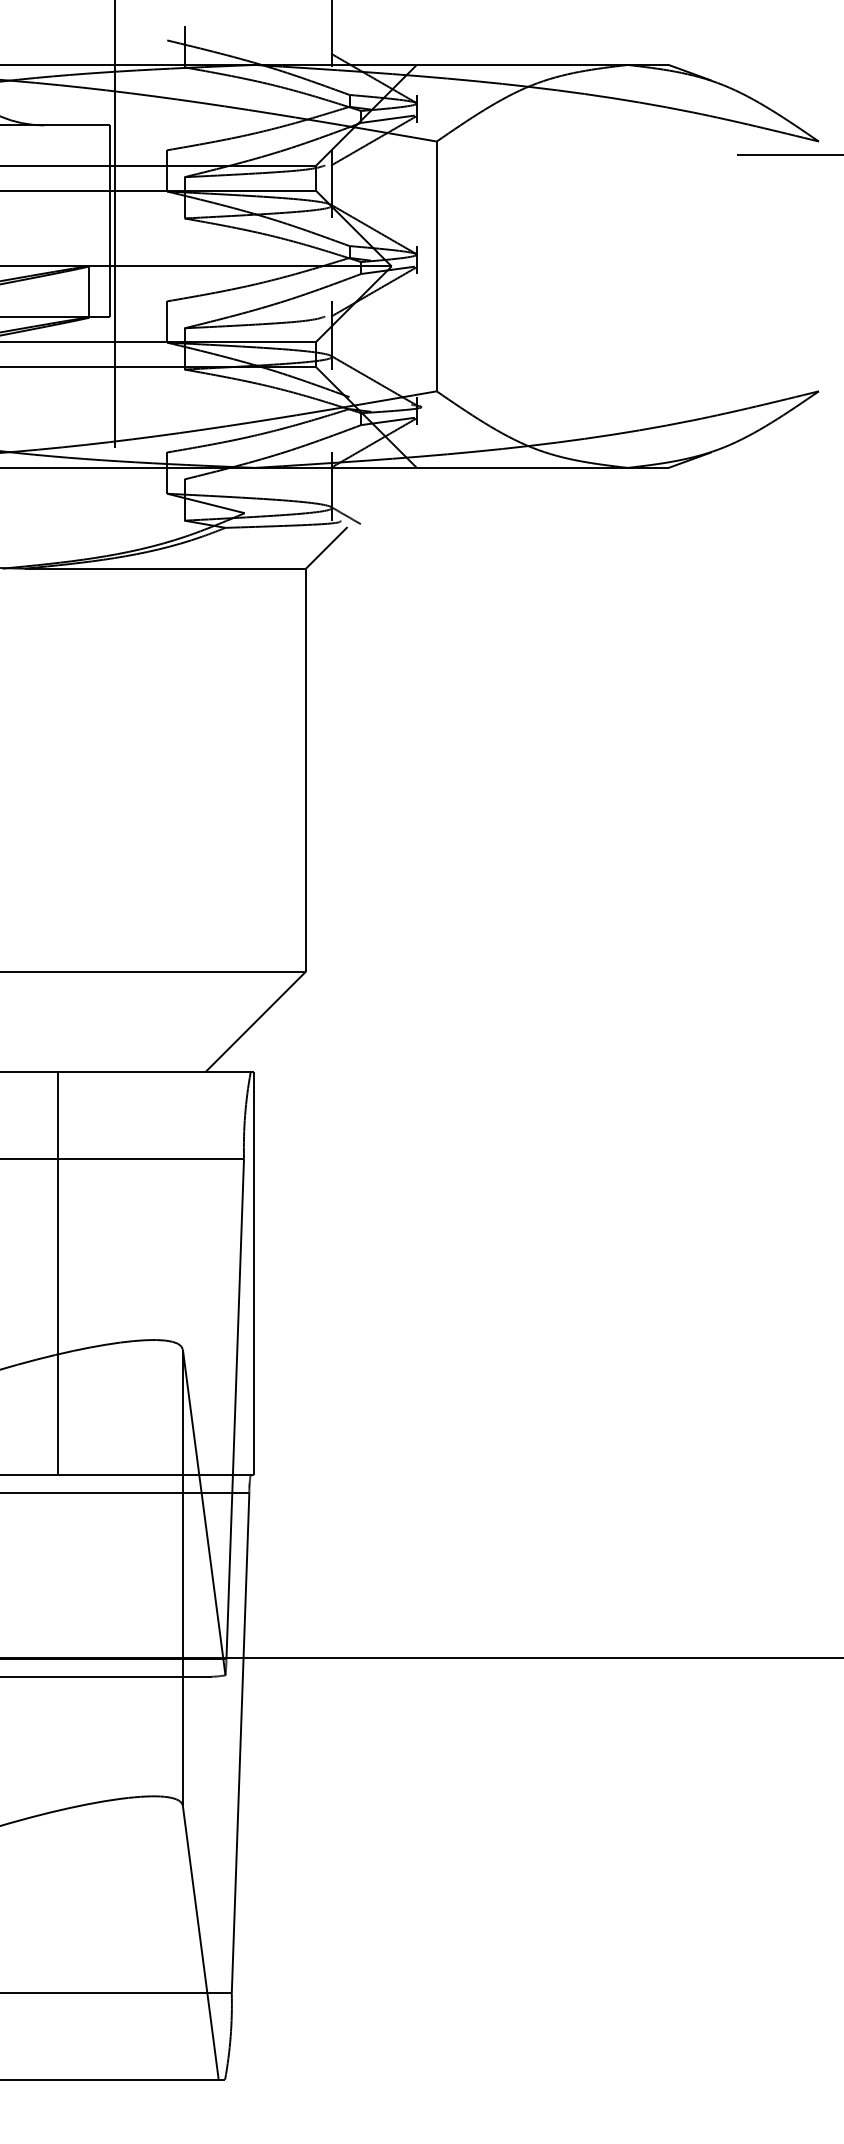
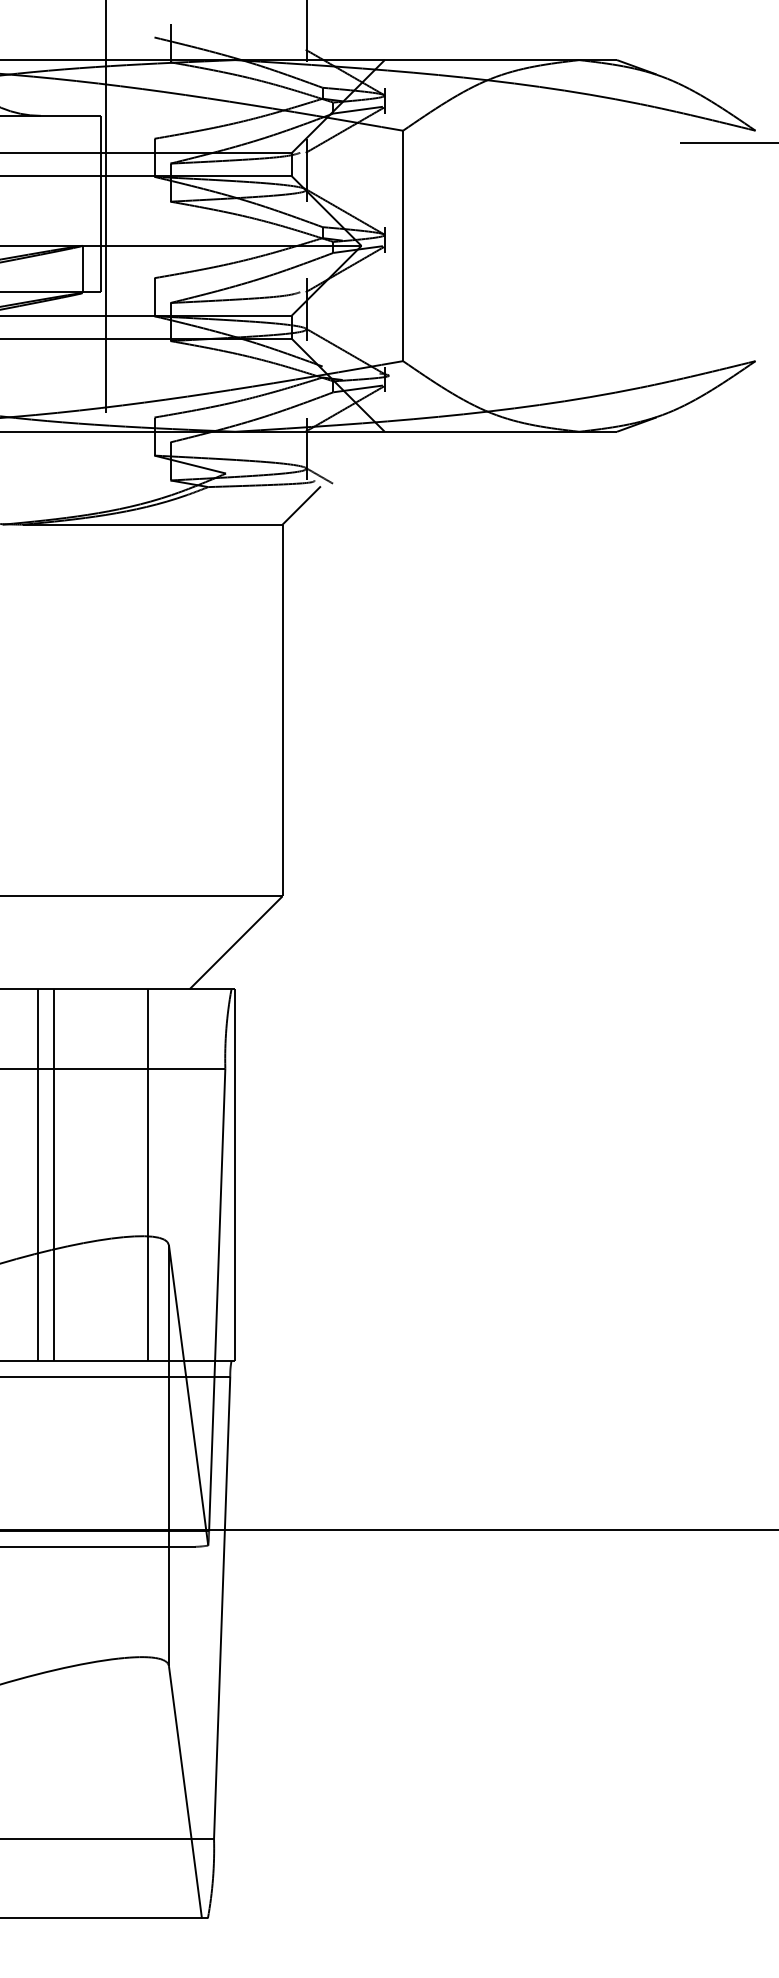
line: (40, 1273) -> (37, 1174), added
line: (159, 1273) -> (147, 1174), added

